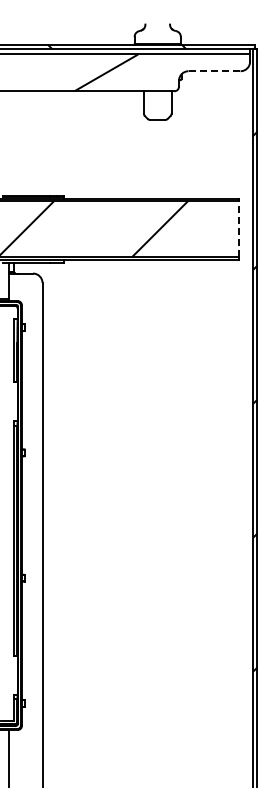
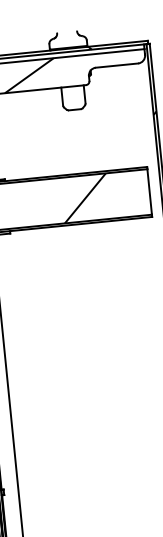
line: (215, 71) -> (117, 65), dashed -> solid
line: (239, 228) -> (149, 191), dashed -> solid

